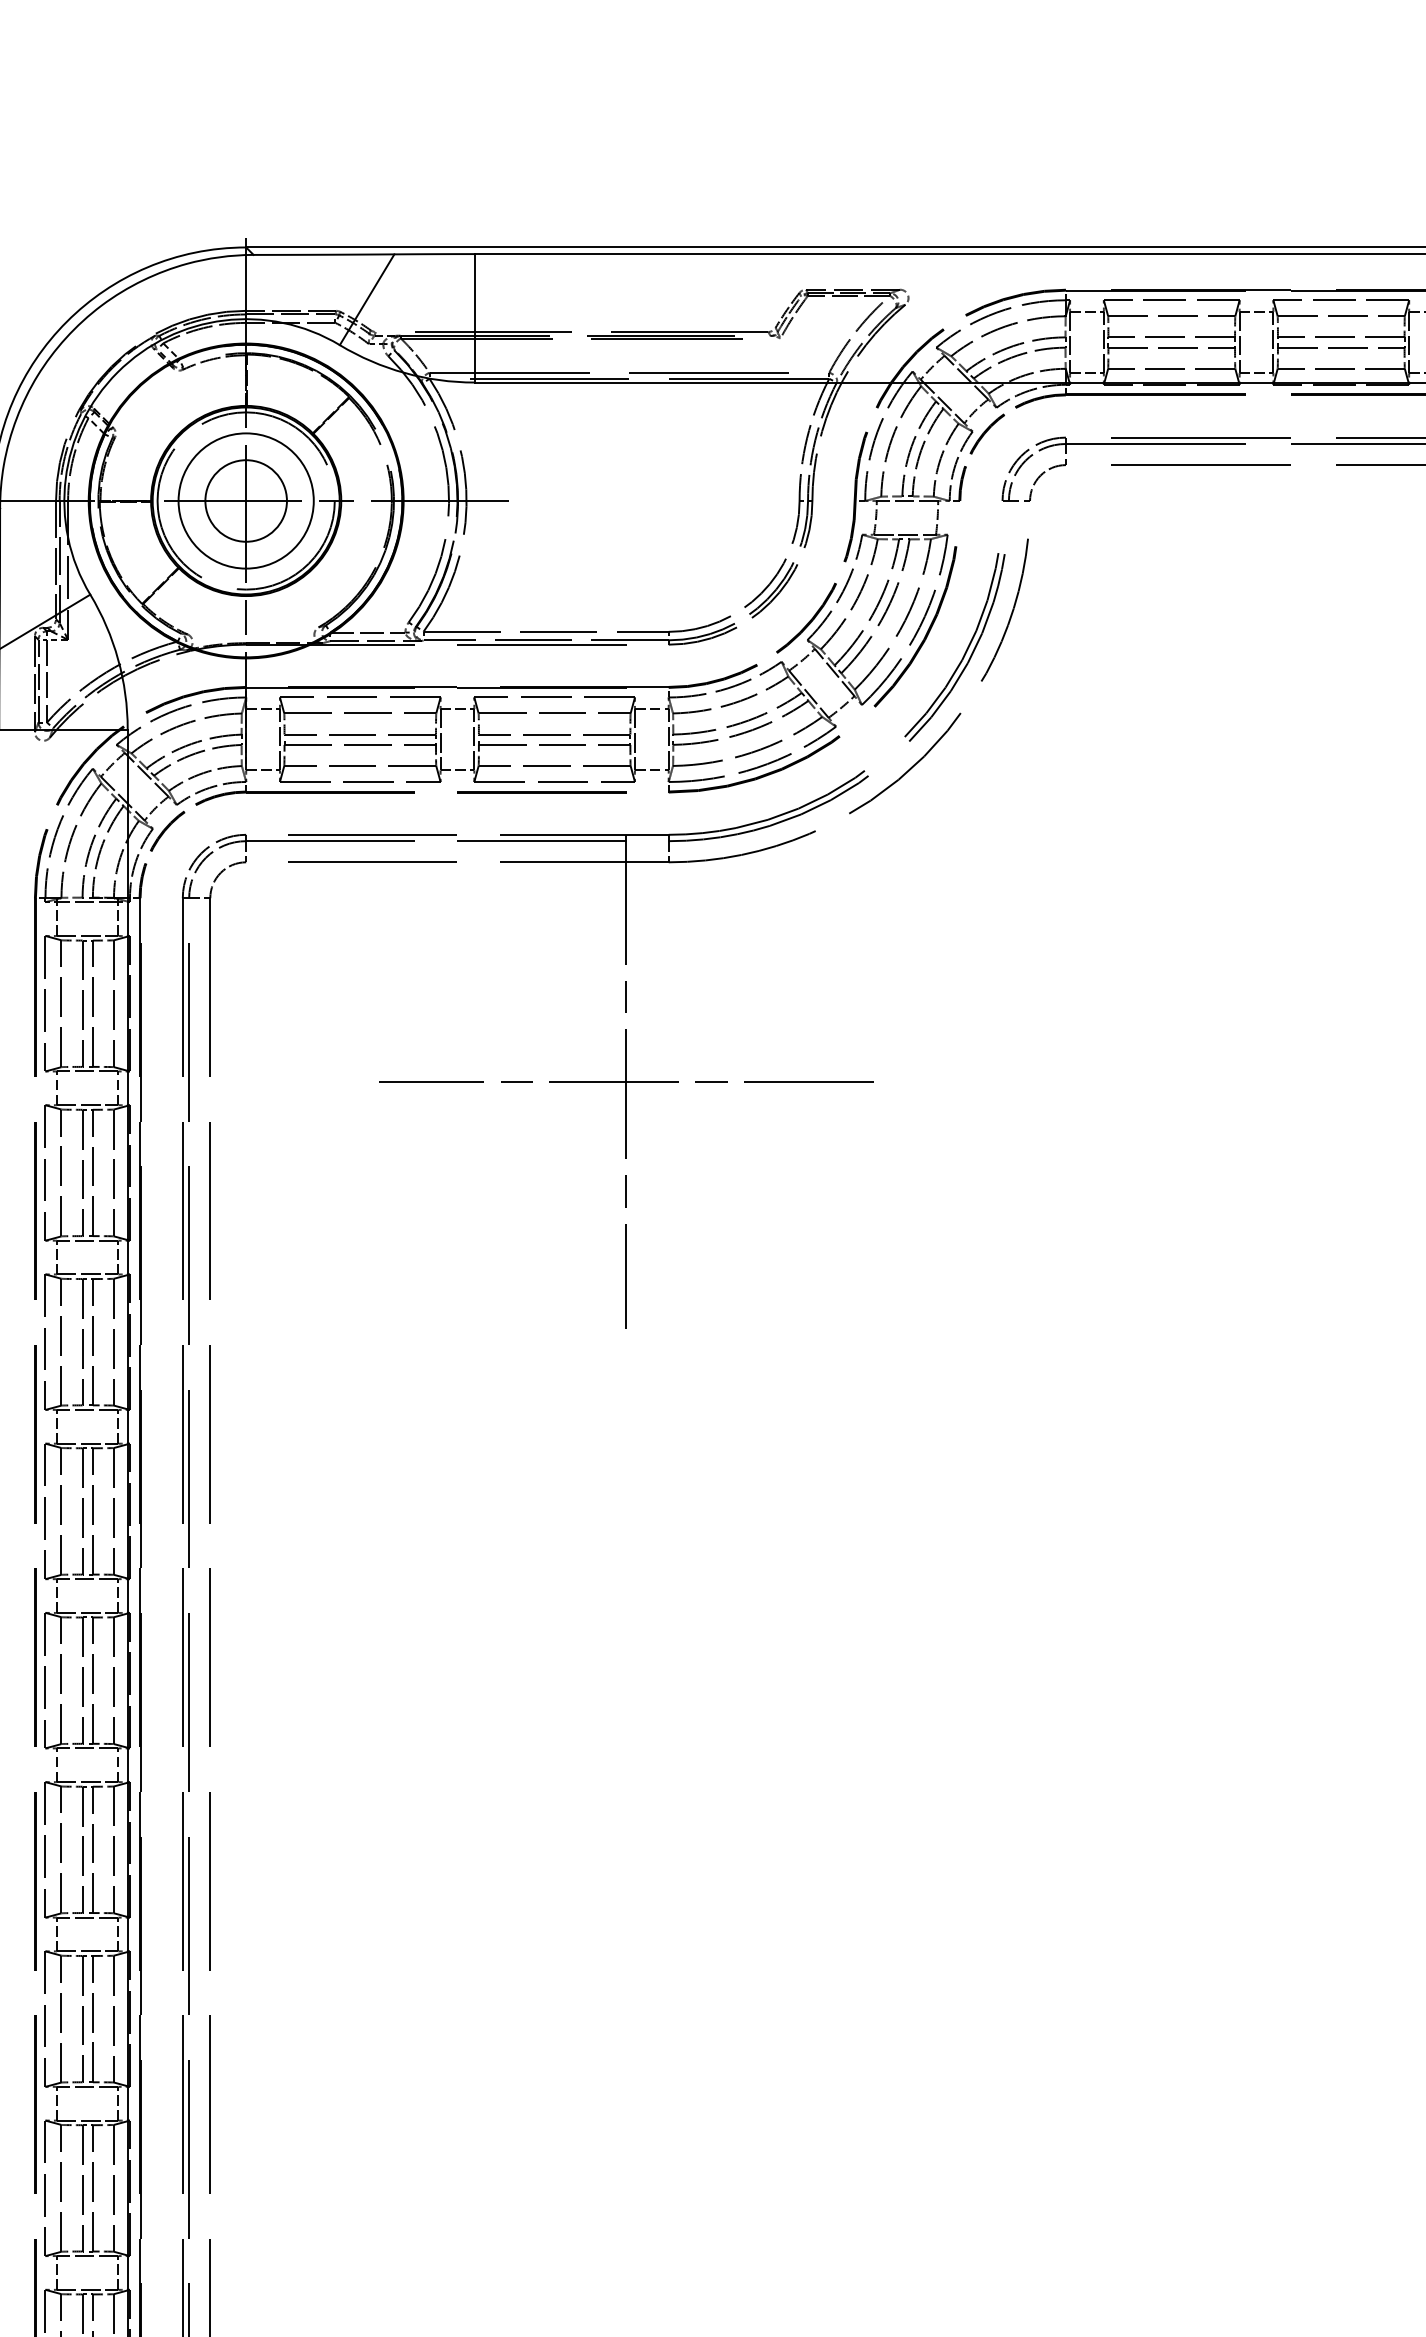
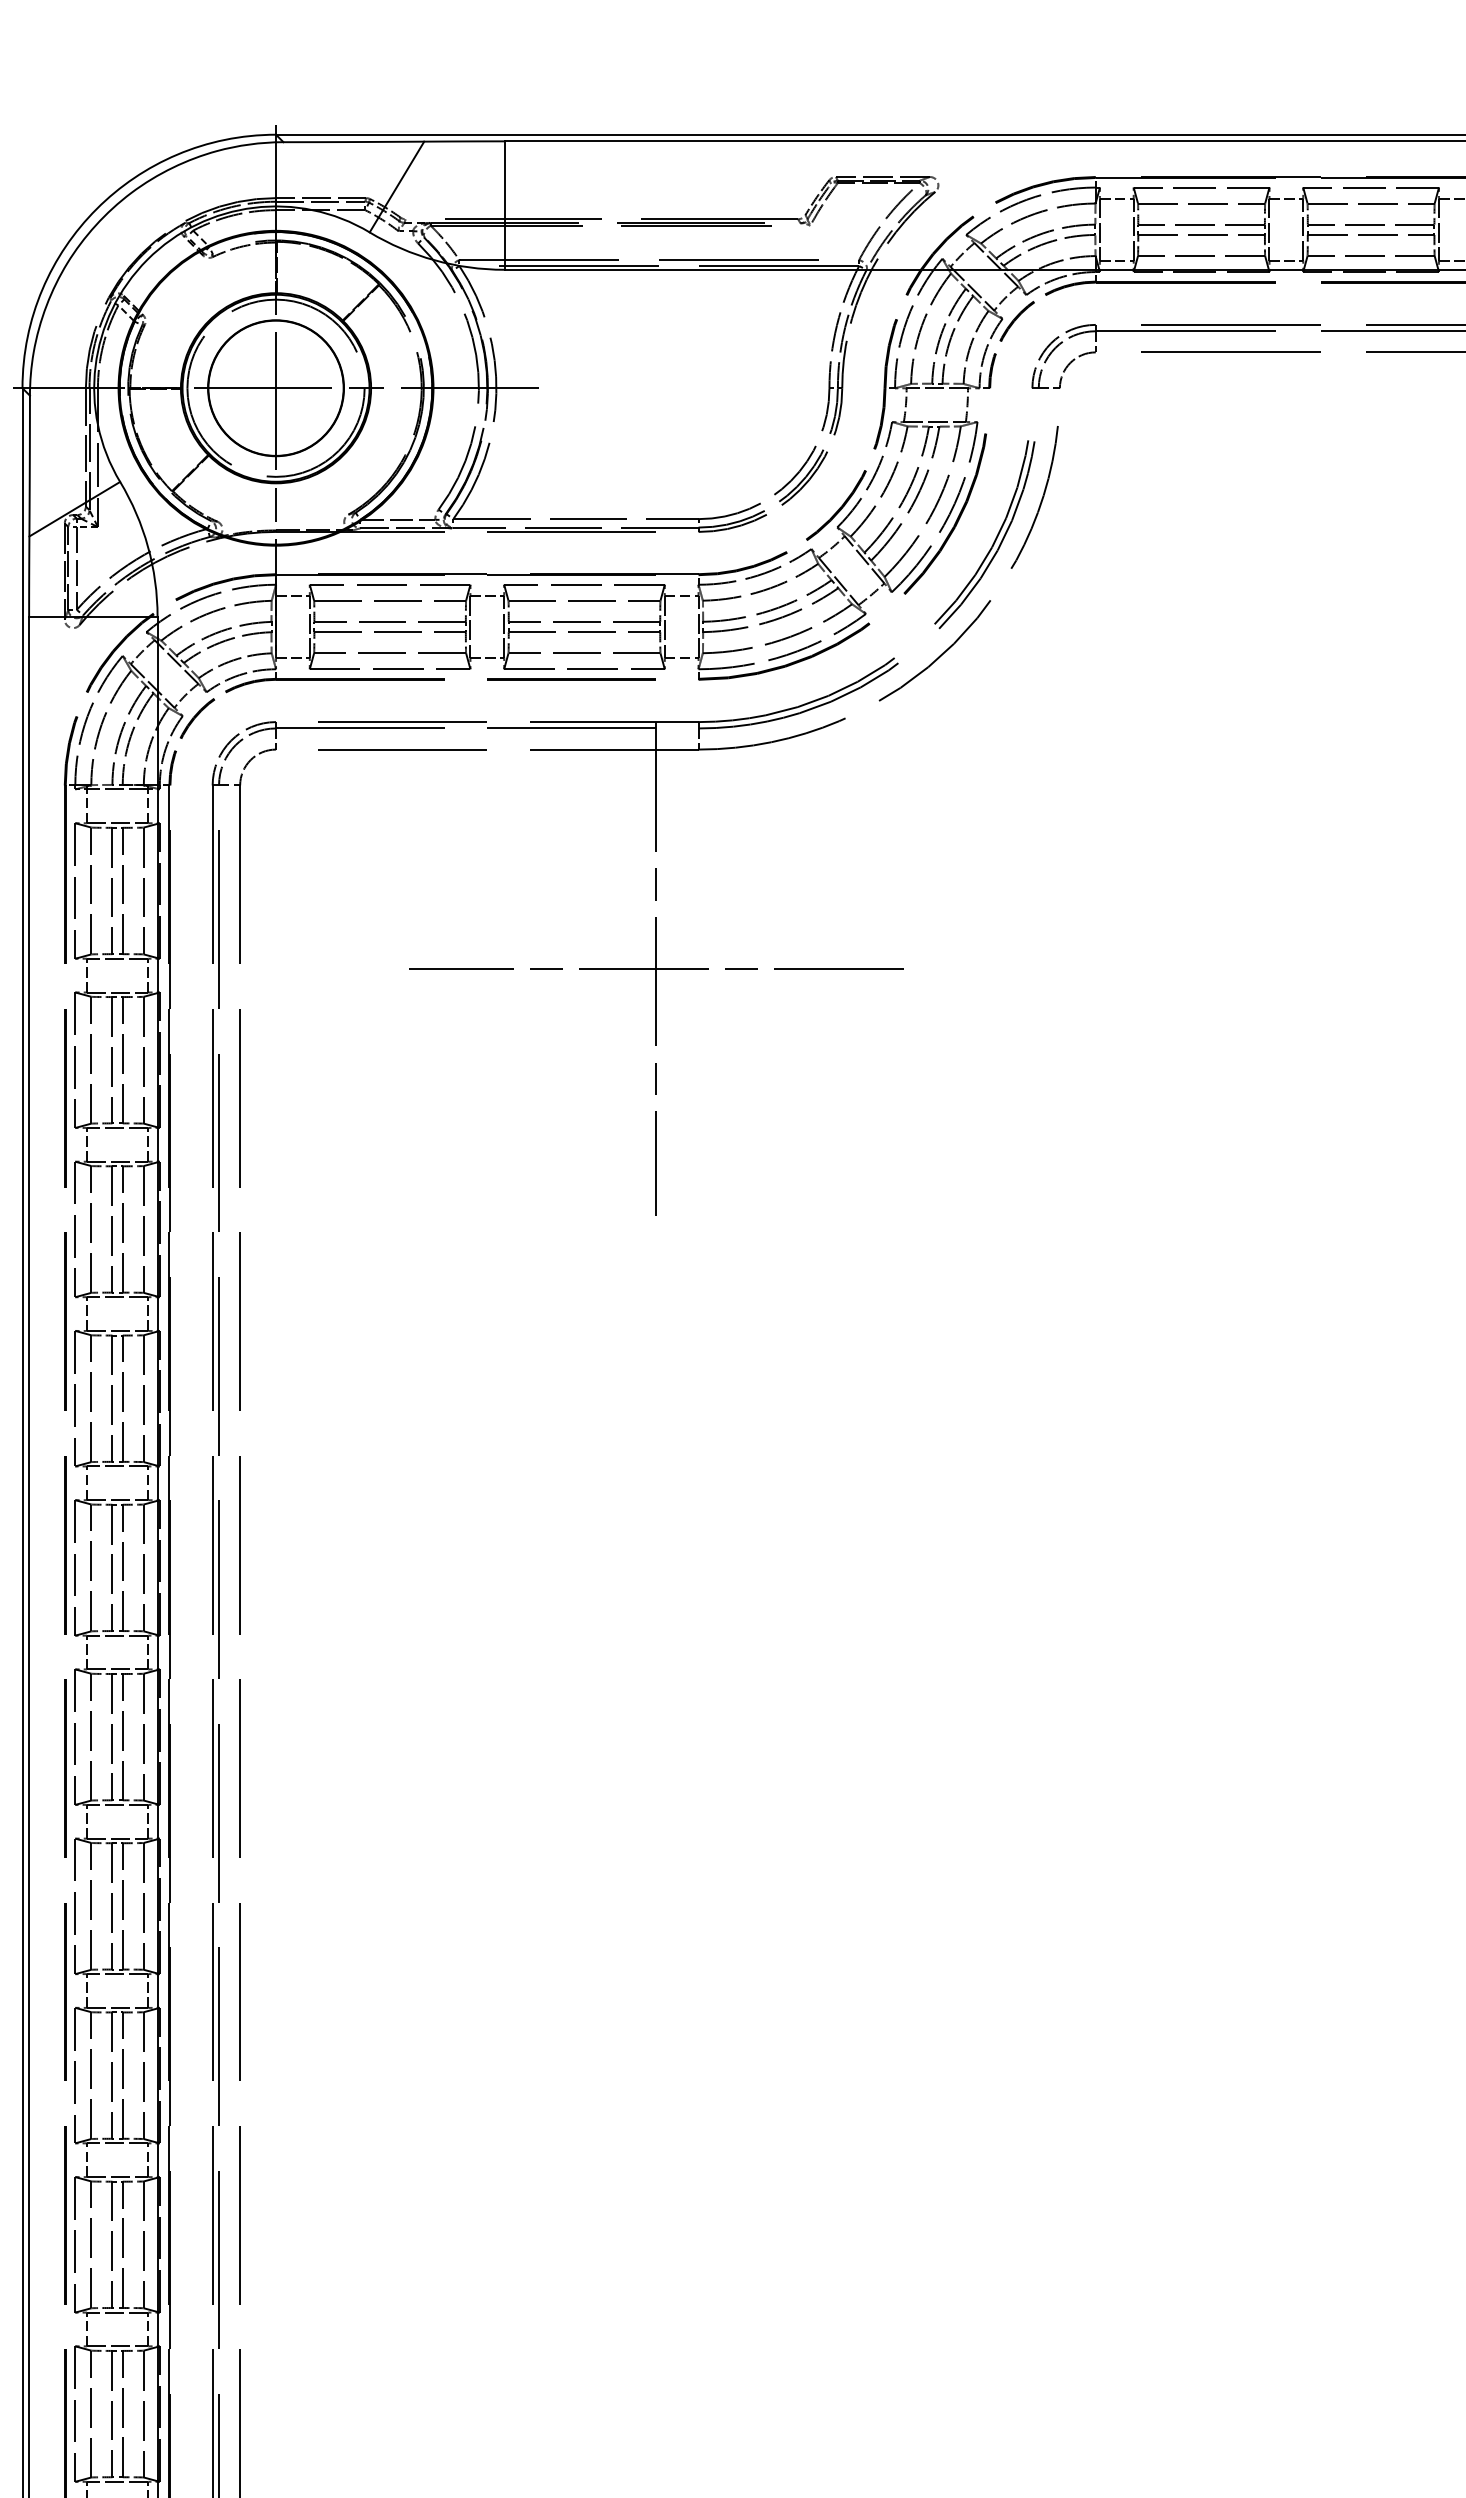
circle: (246, 501) -> (276, 388), size x1.67

